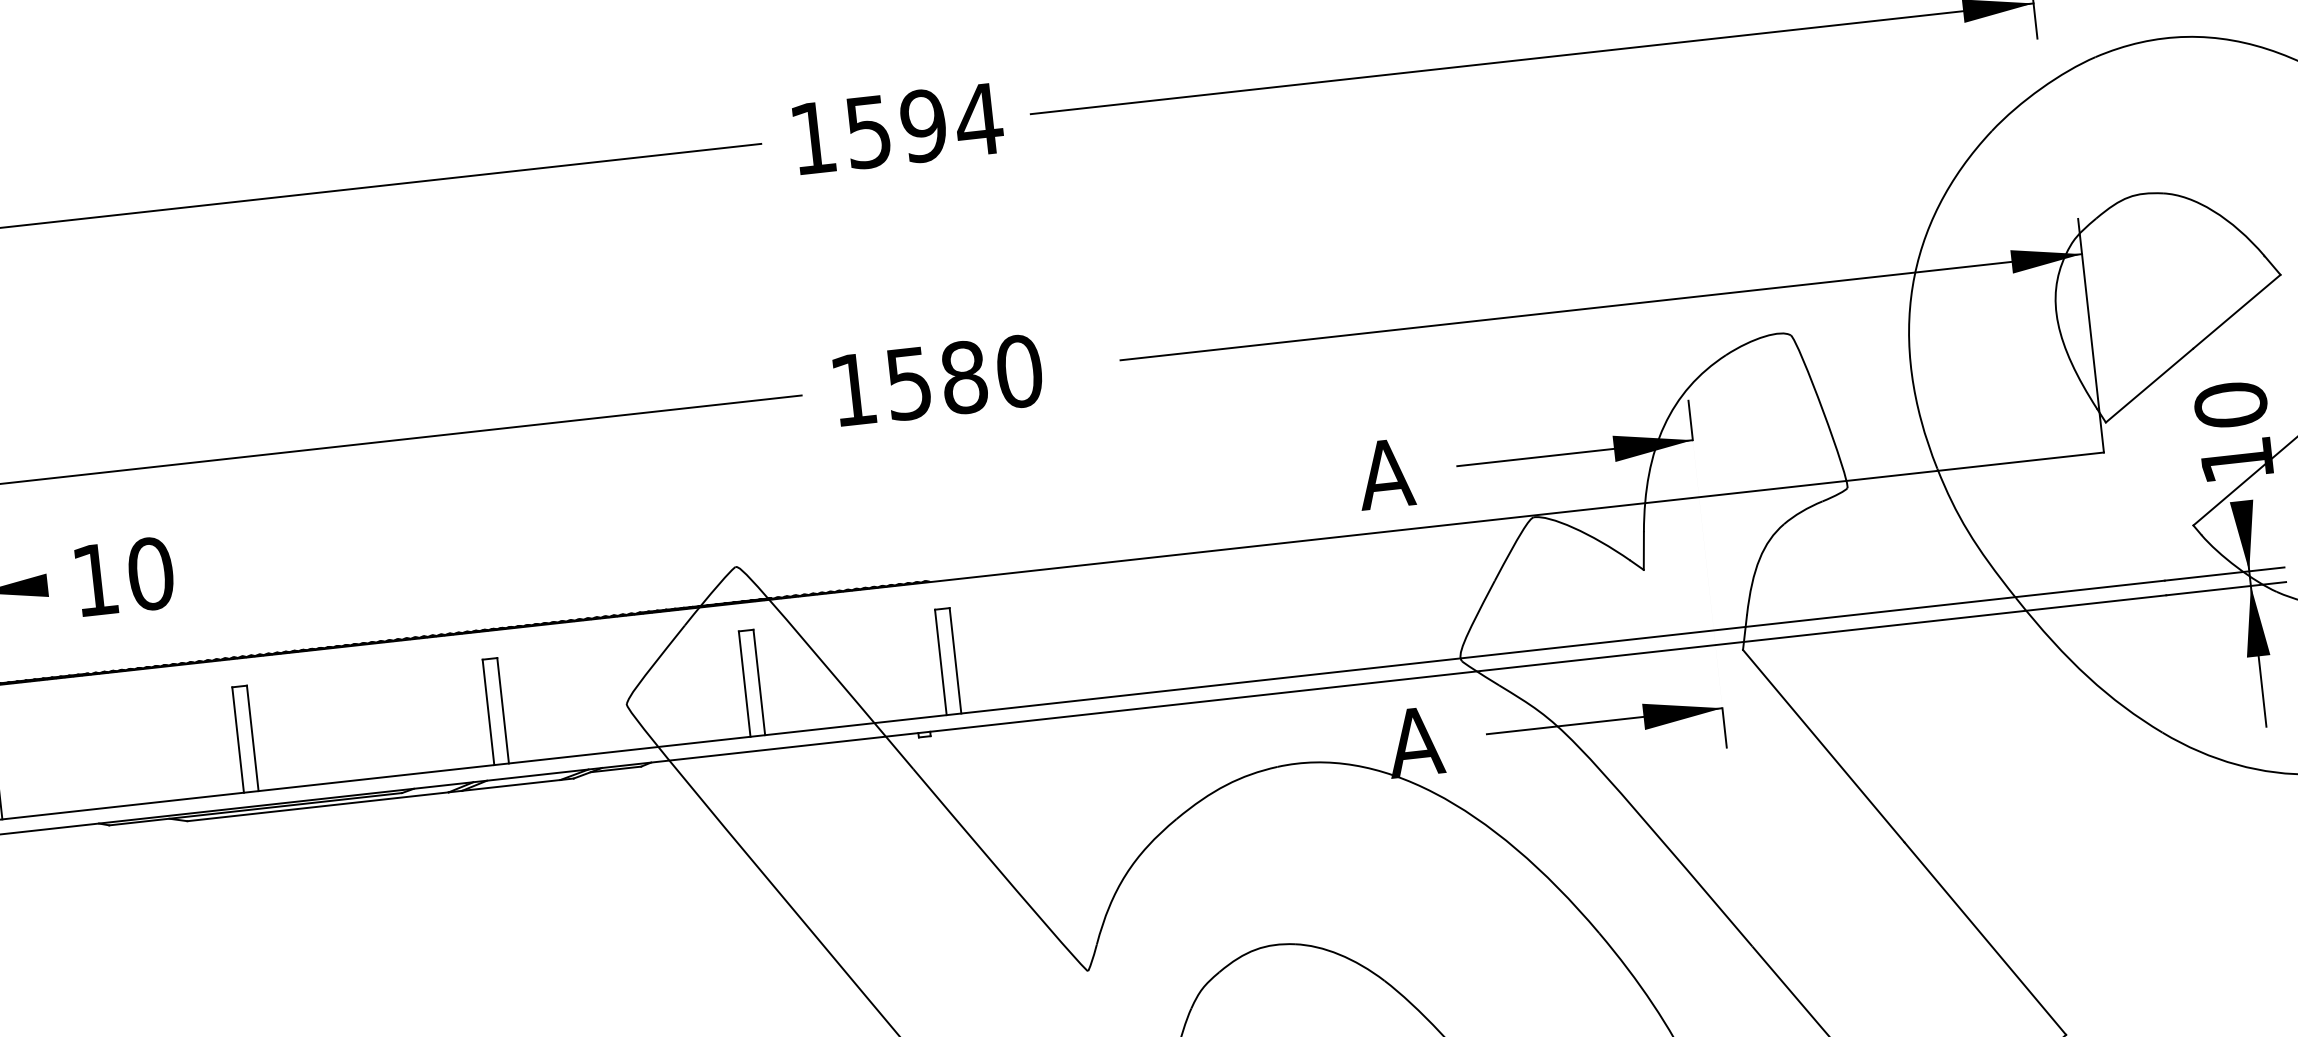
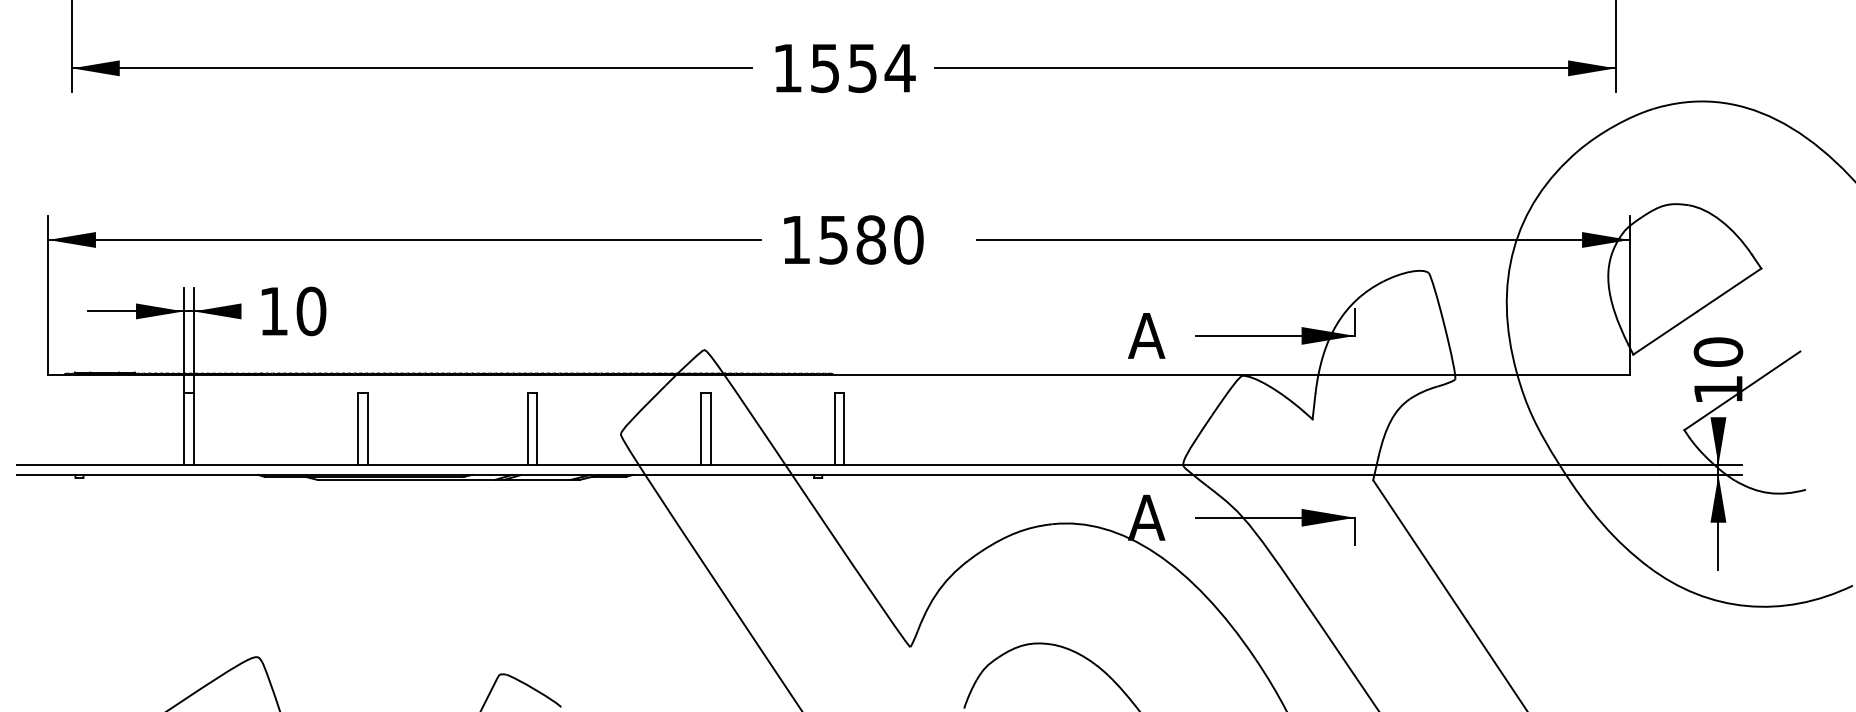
text: (923, 124) -> (862, 67), 1594 -> 1554

